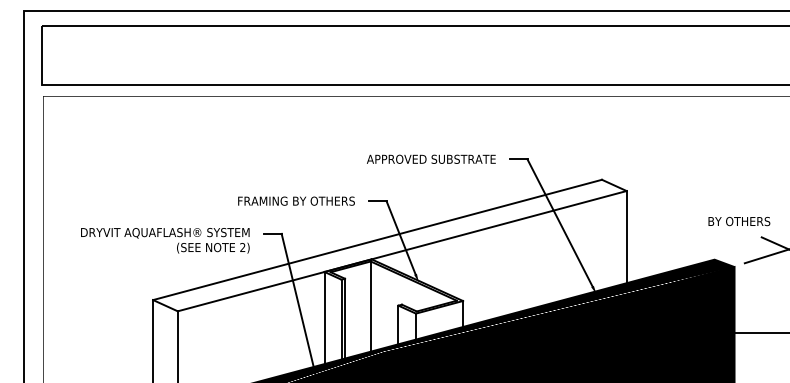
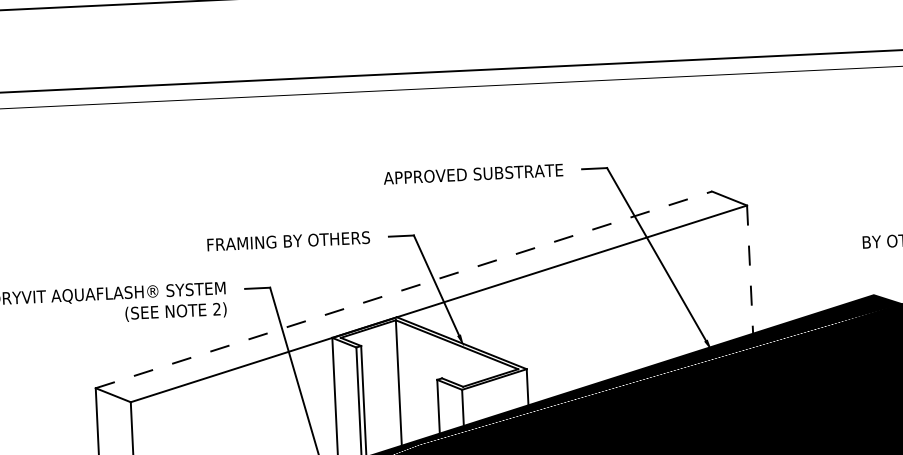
line: (626, 237) -> (749, 270), solid -> dashed
line: (378, 239) -> (405, 289), solid -> dashed

